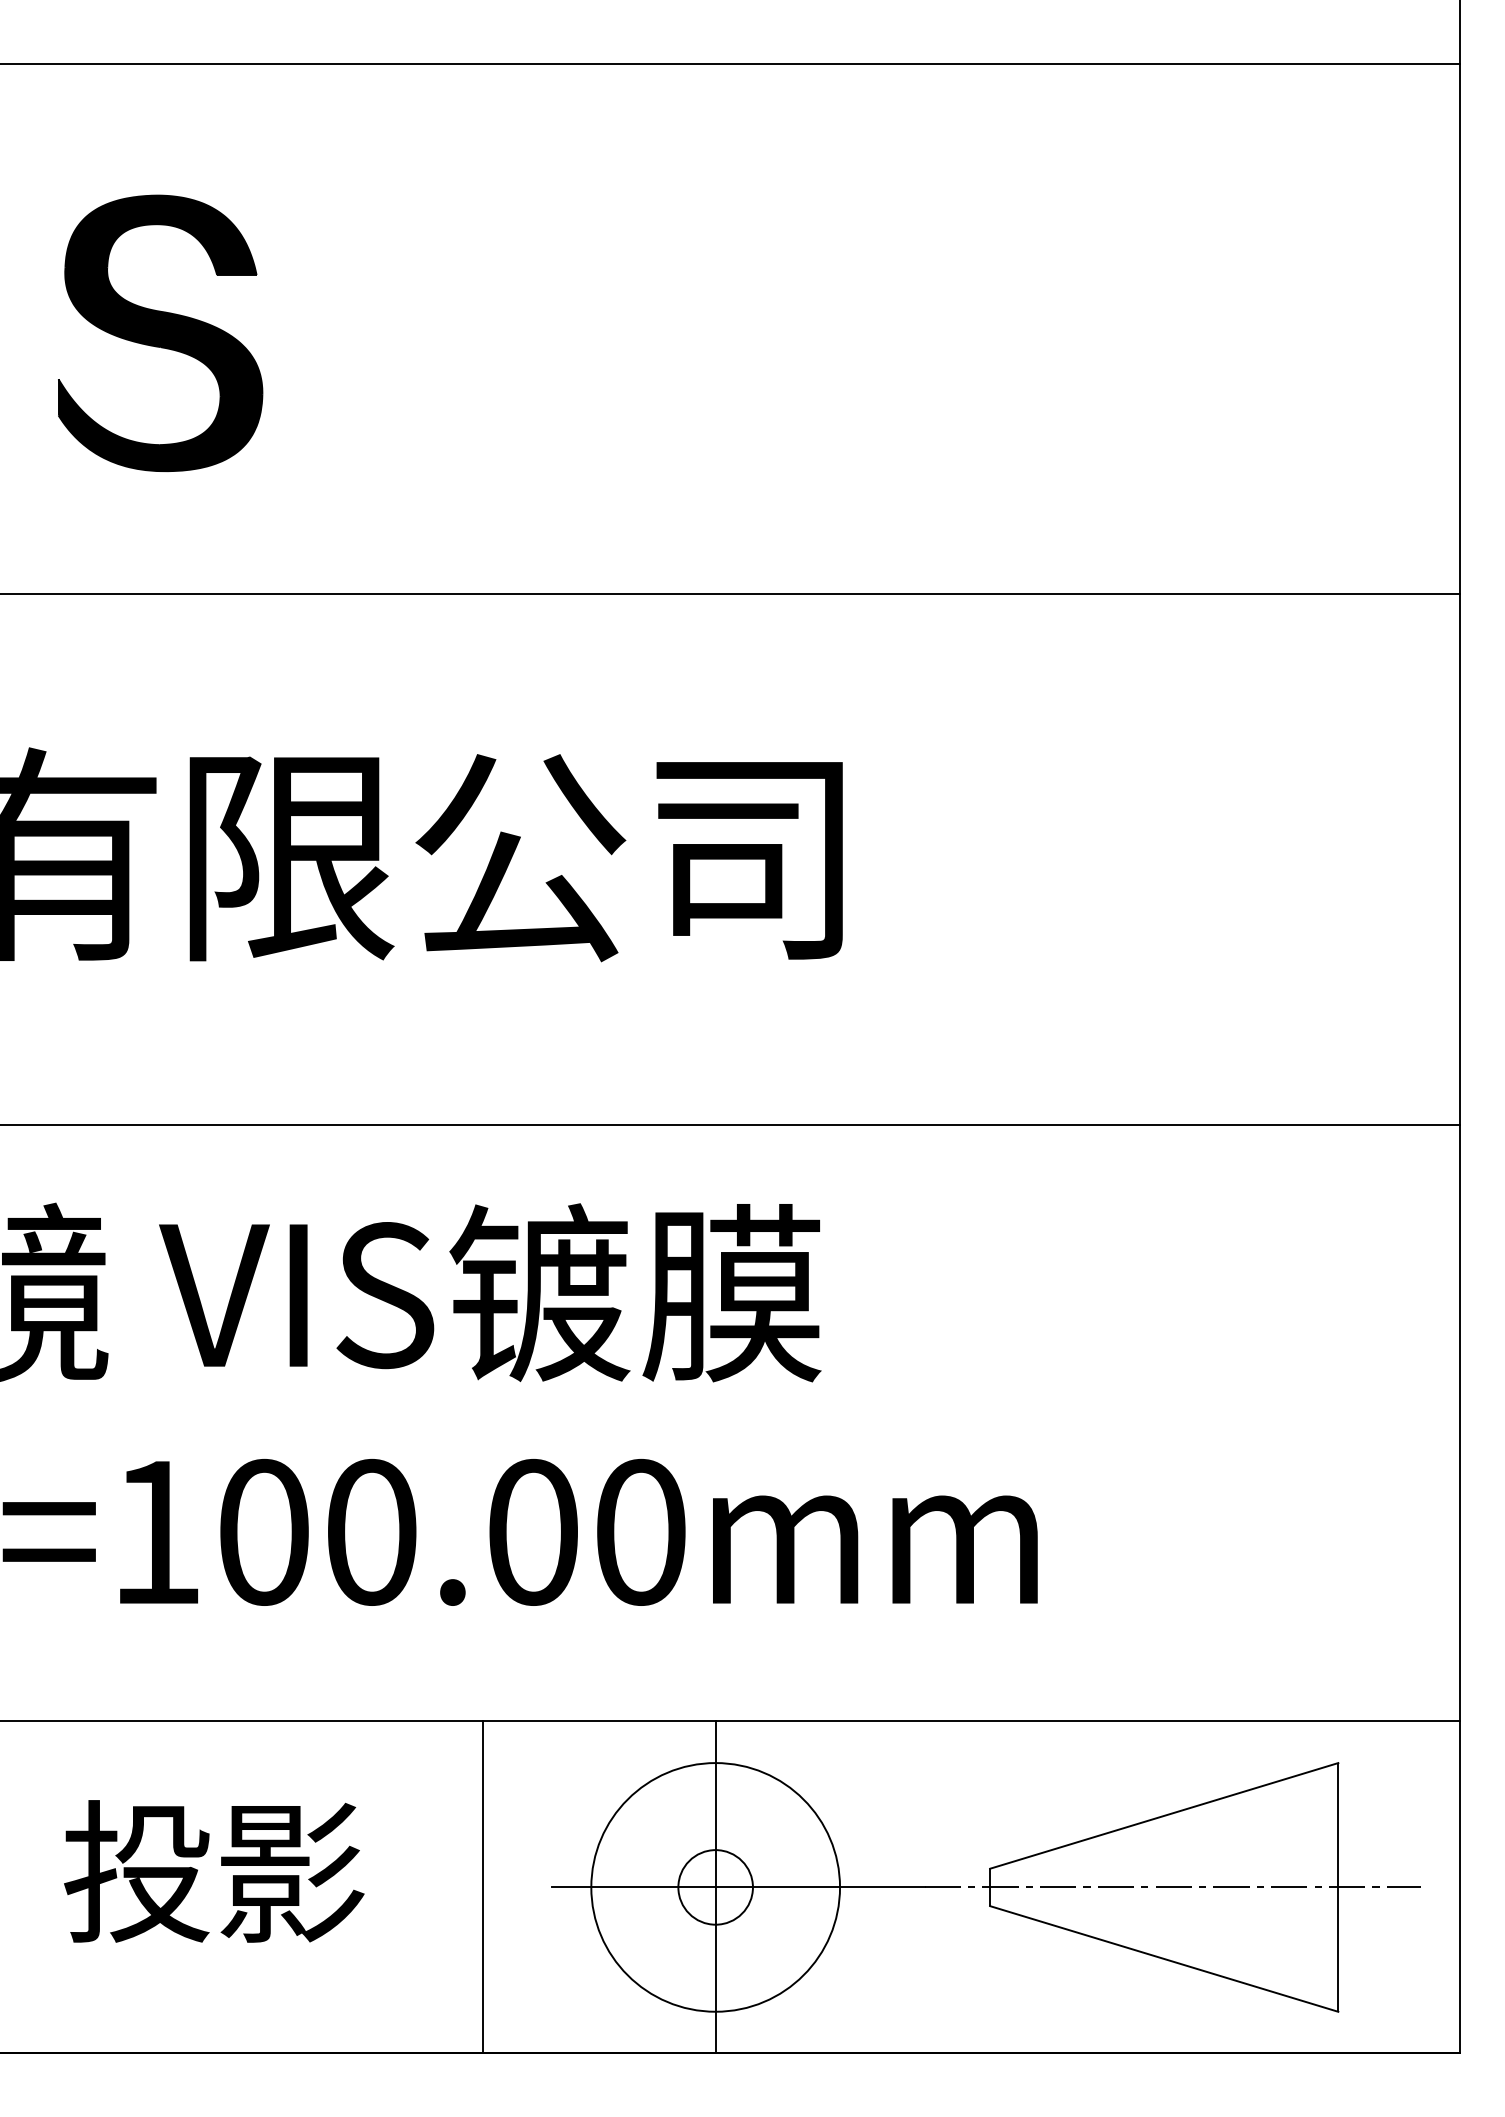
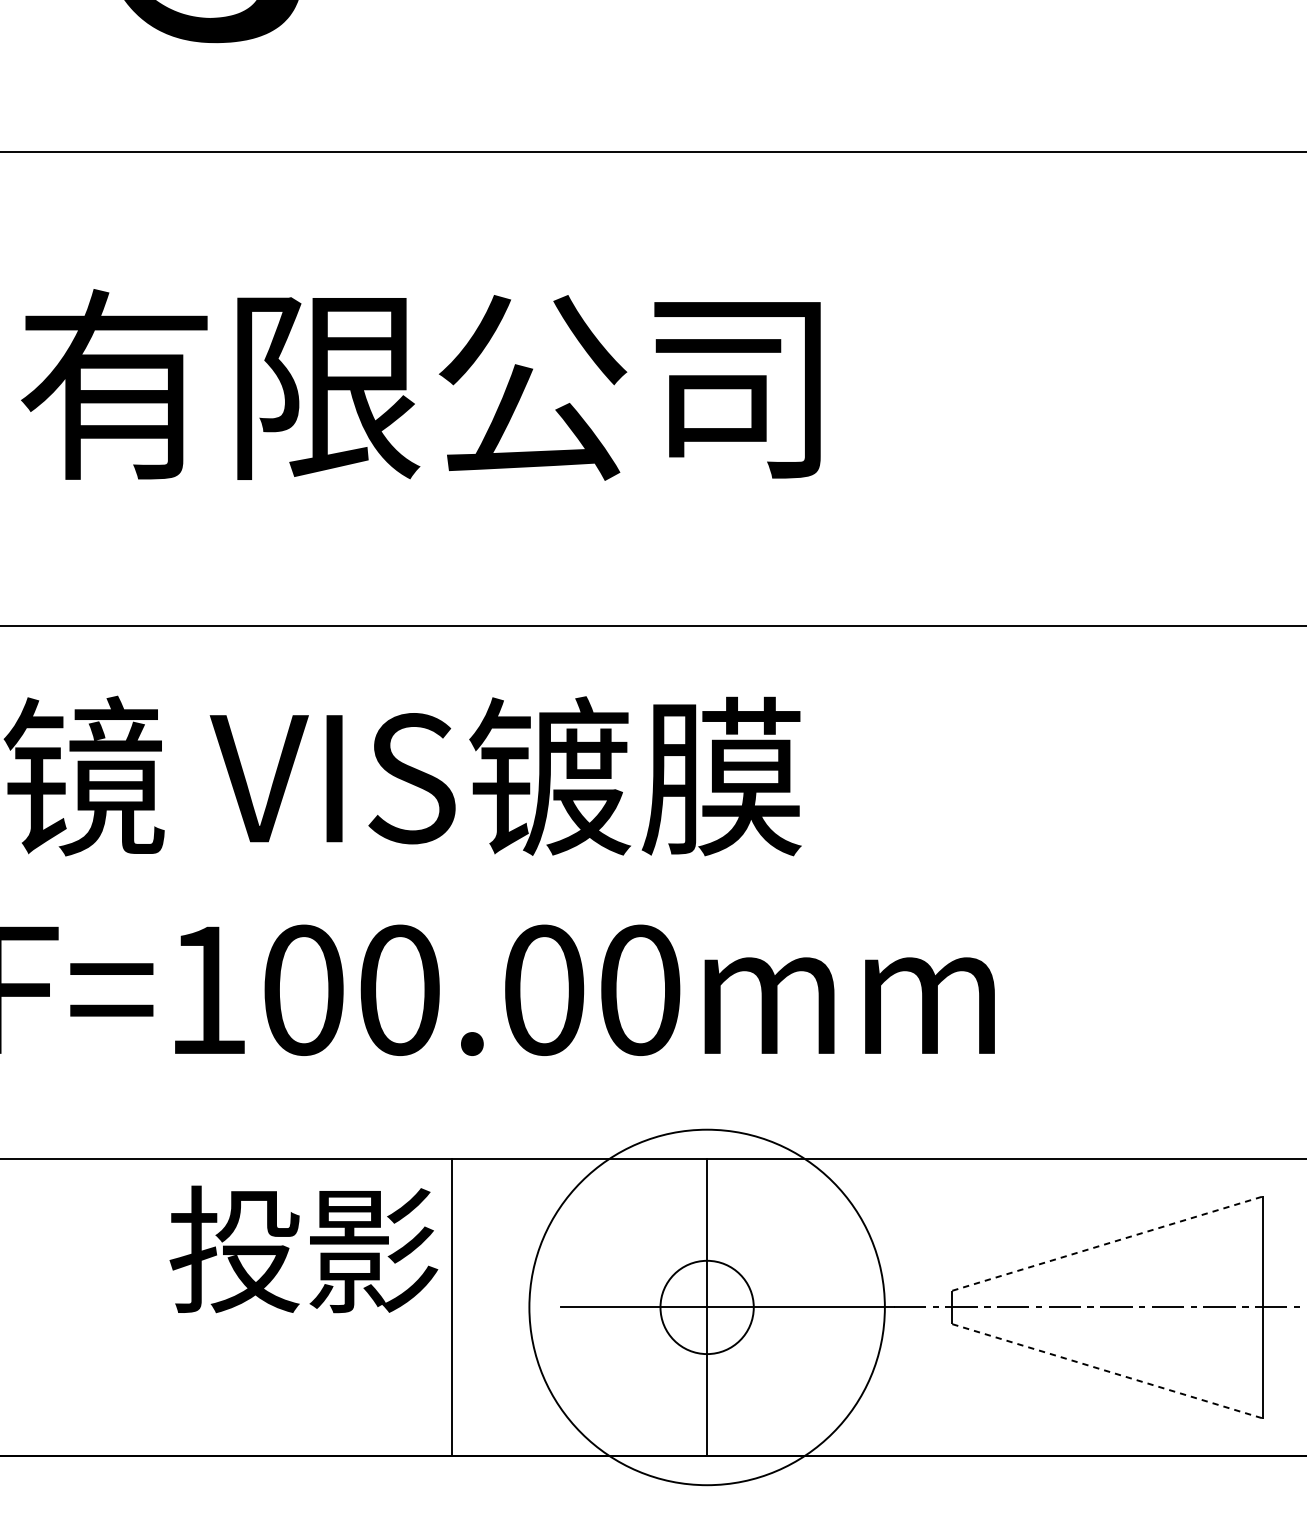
line: (1164, 1815) -> (1108, 1243), solid -> dashed
text: (214, 1871) -> (304, 1249), moved
line: (482, 1887) -> (451, 1307), moved
circle: (715, 1887) -> (706, 1307), size x1.4
circle: (715, 1887) -> (706, 1307), size x1.6
line: (1164, 1958) -> (1108, 1370), solid -> dashed

